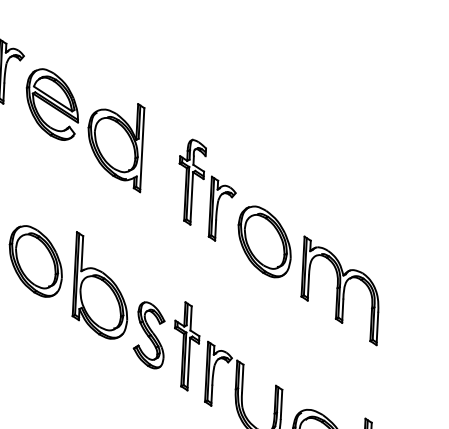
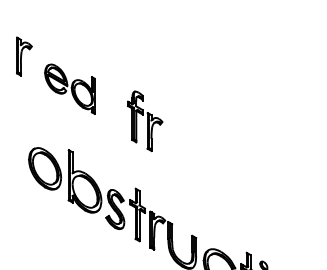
part: (83, 130) -> (69, 89), size x0.7
part: (308, 274) -> (208, 168), removed

